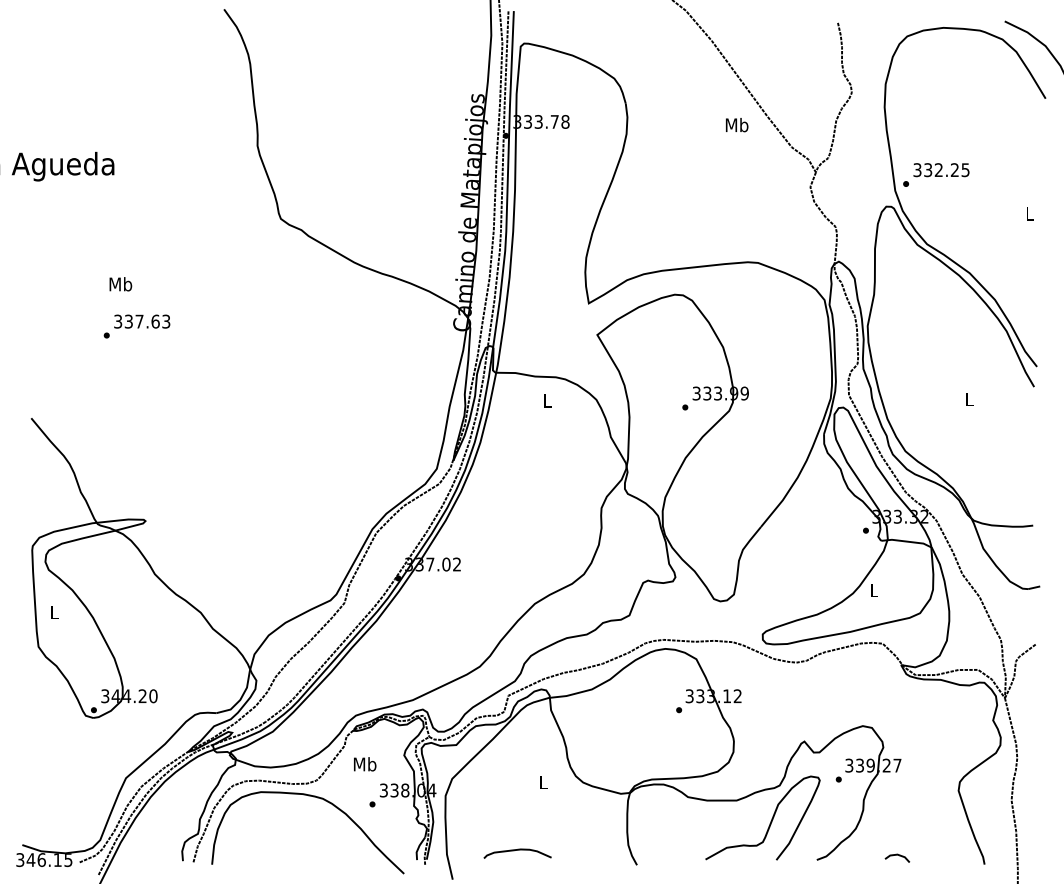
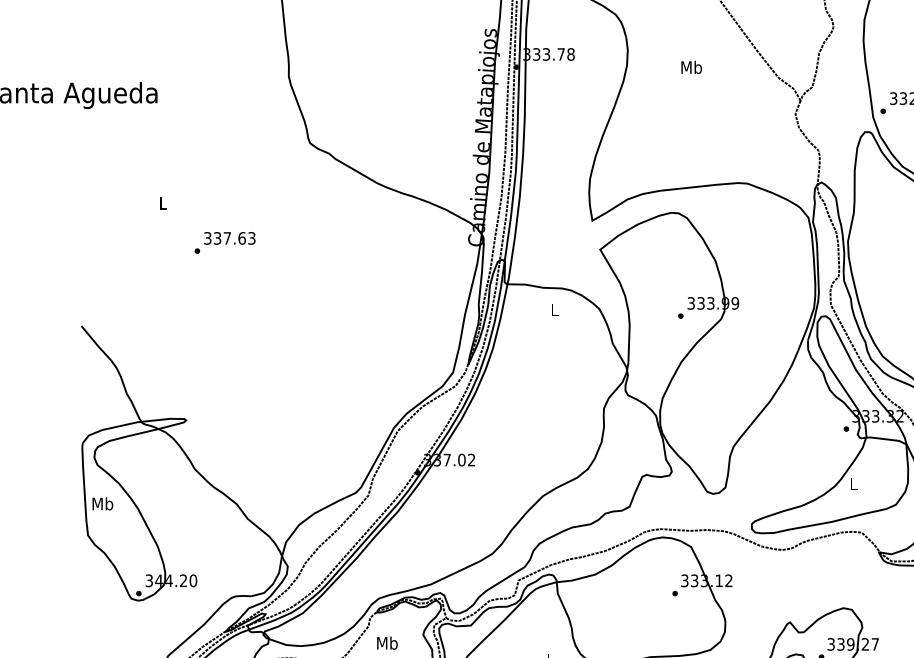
text: (737, 125) -> (692, 67), moved
text: (120, 284) -> (163, 203), Mb -> L
text: (136, 326) -> (224, 242), moved
text: (54, 612) -> (102, 504), L -> Mb

